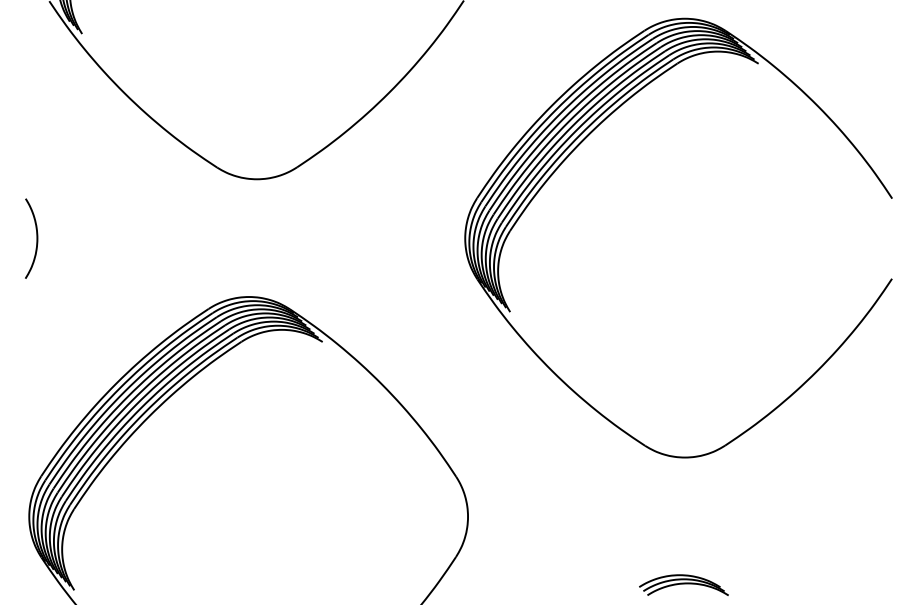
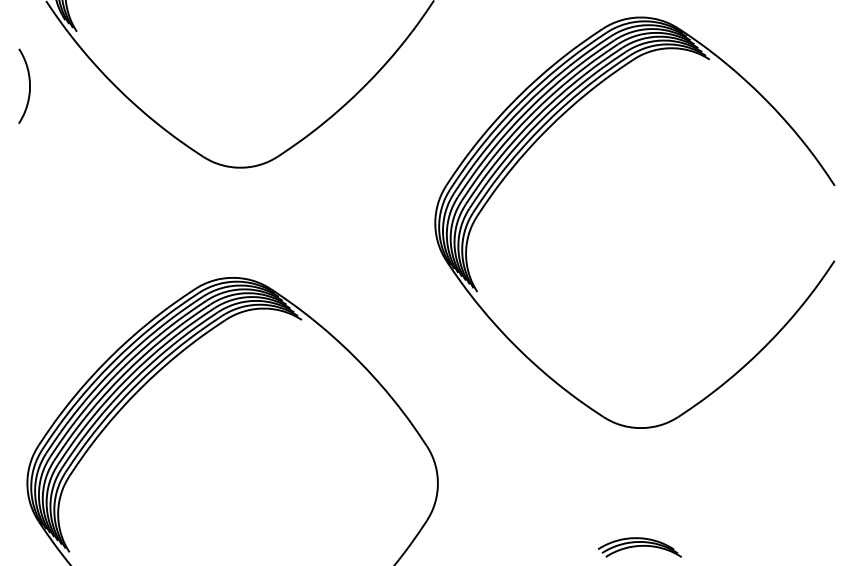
curve: (36, 237) -> (29, 85), moved

